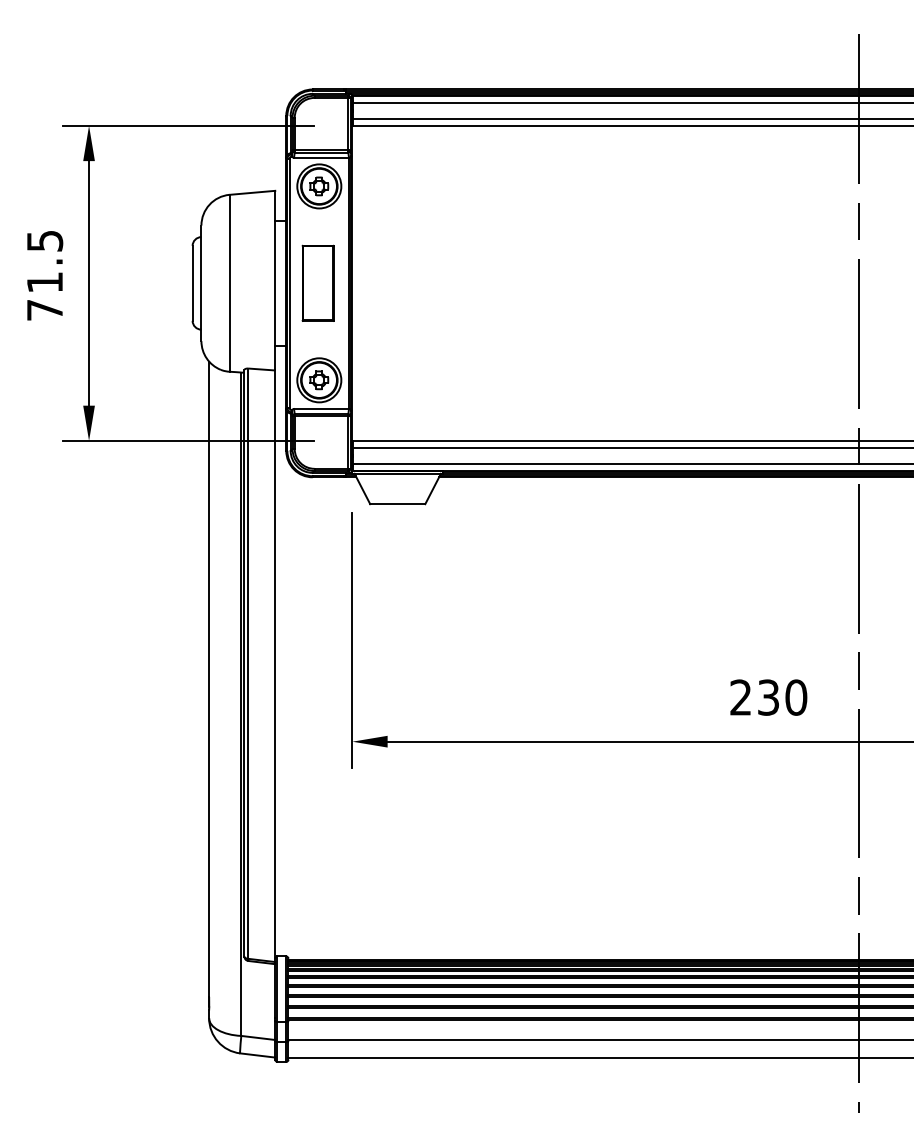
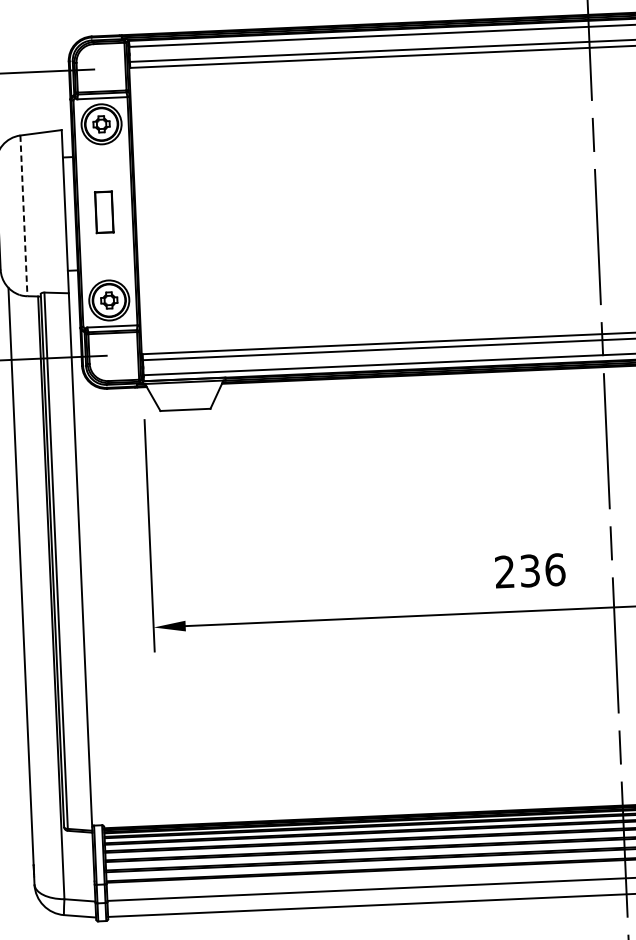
part: (317, 282) -> (103, 211), size x0.6
line: (229, 283) -> (23, 216), solid -> dashed
text: (796, 697) -> (555, 569), 230 -> 236

